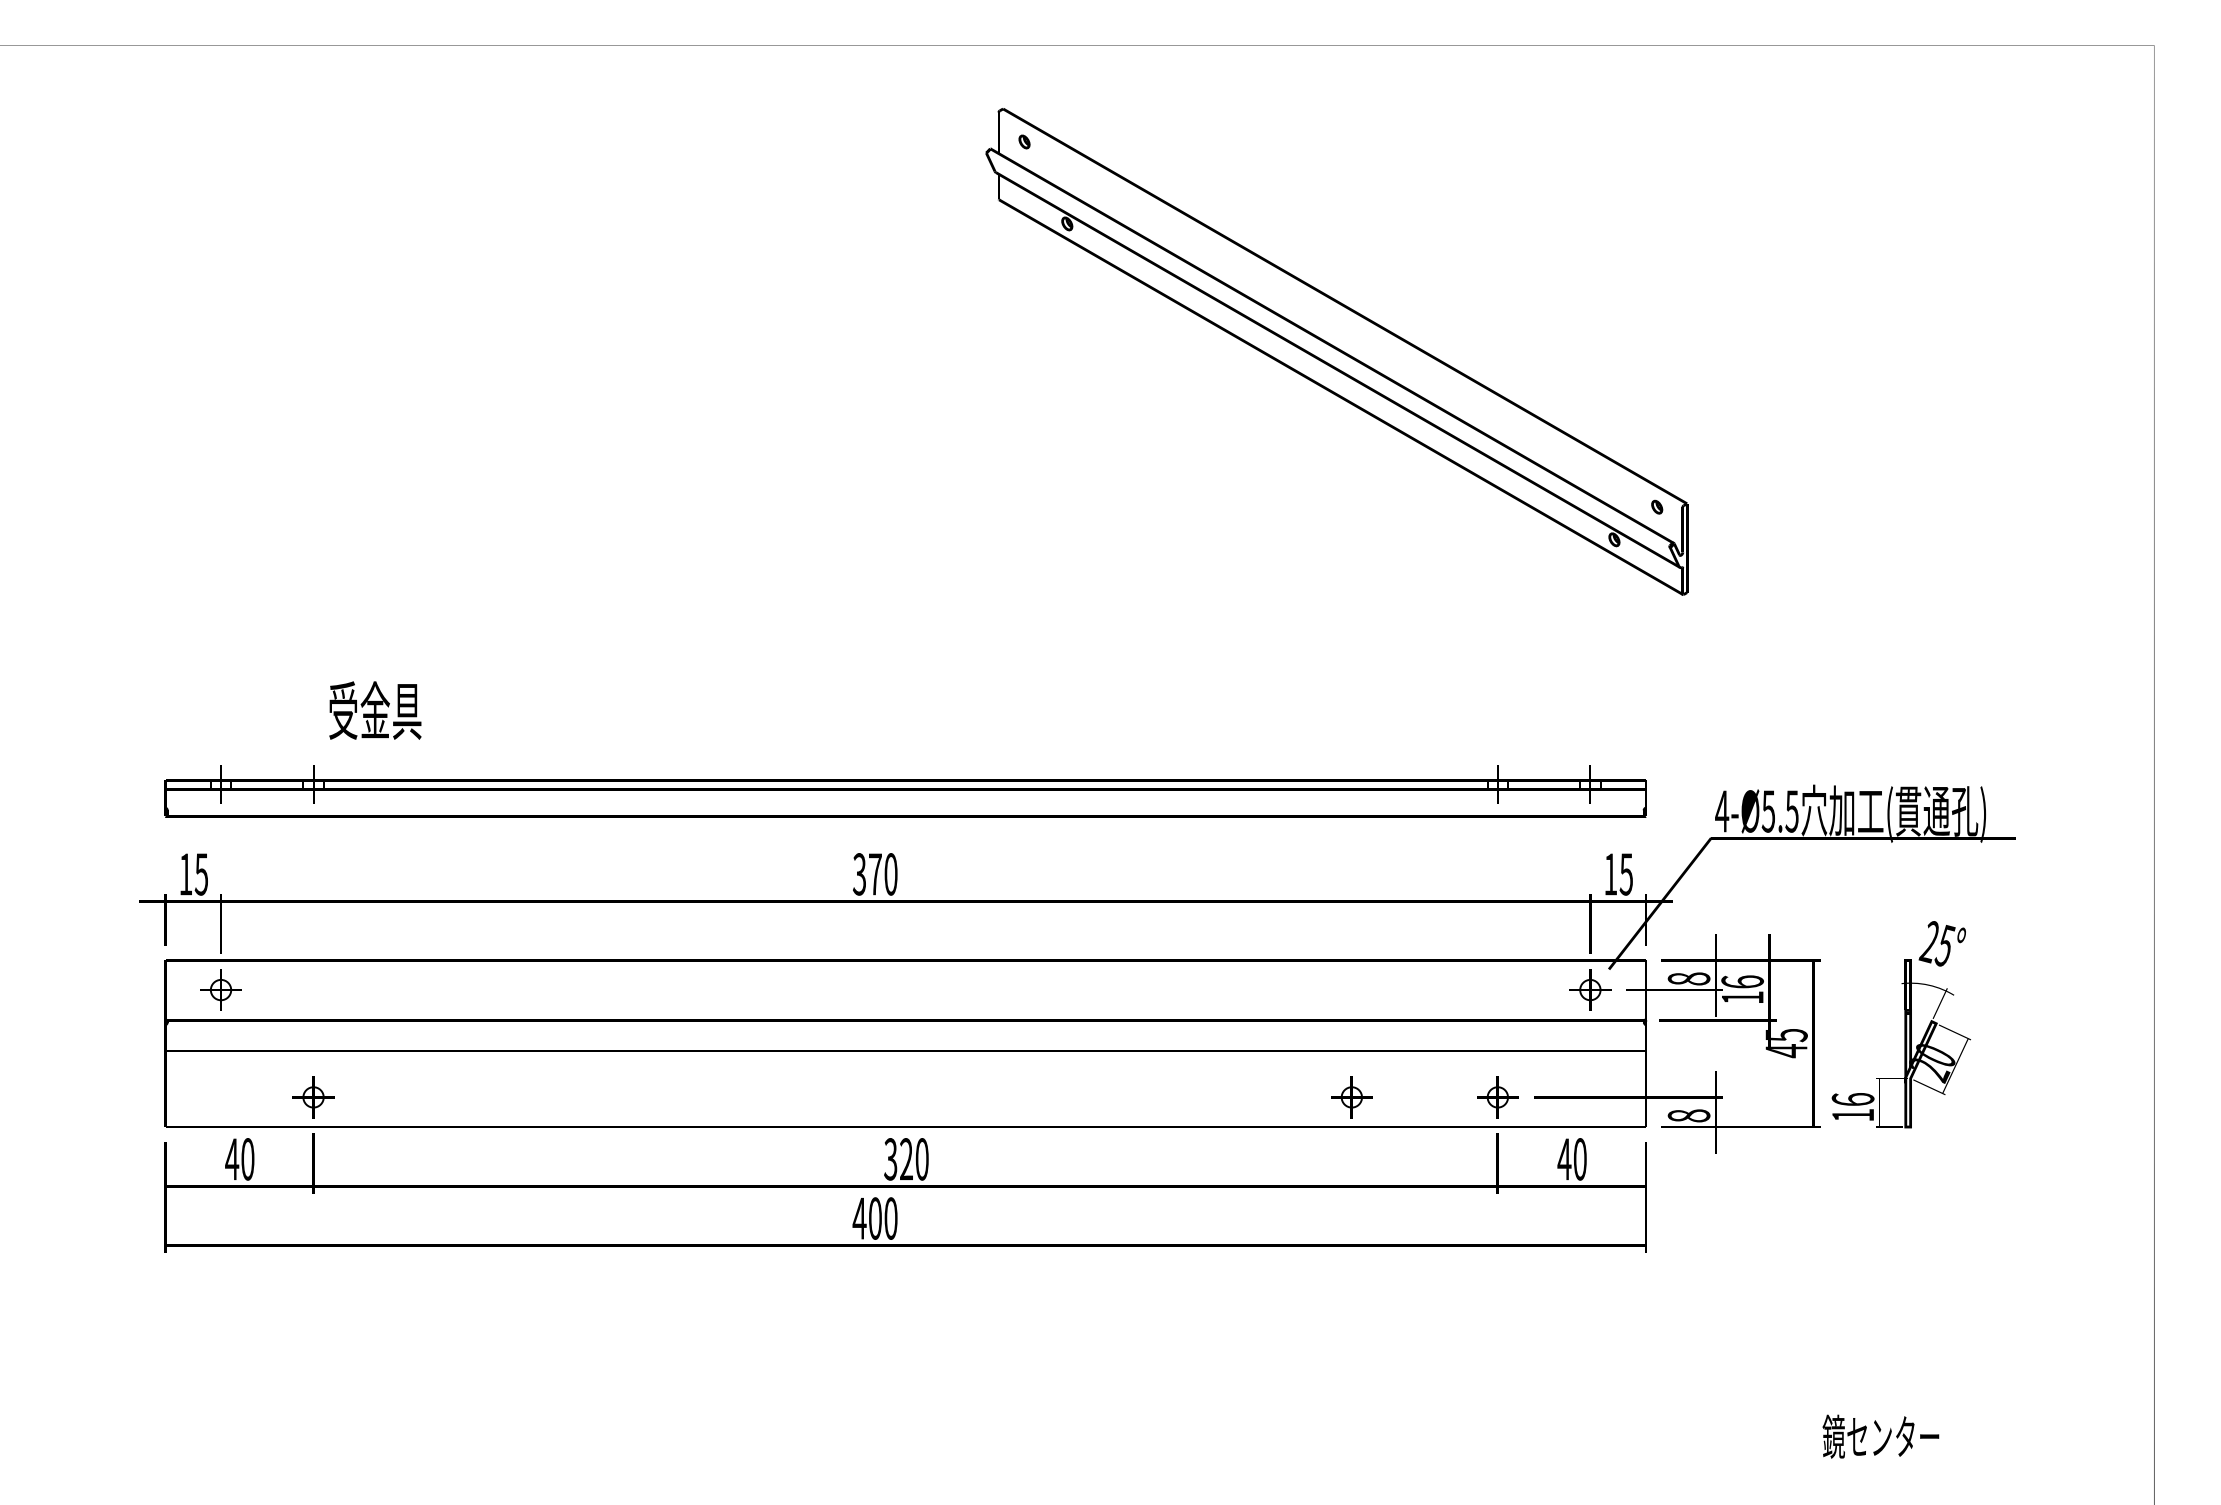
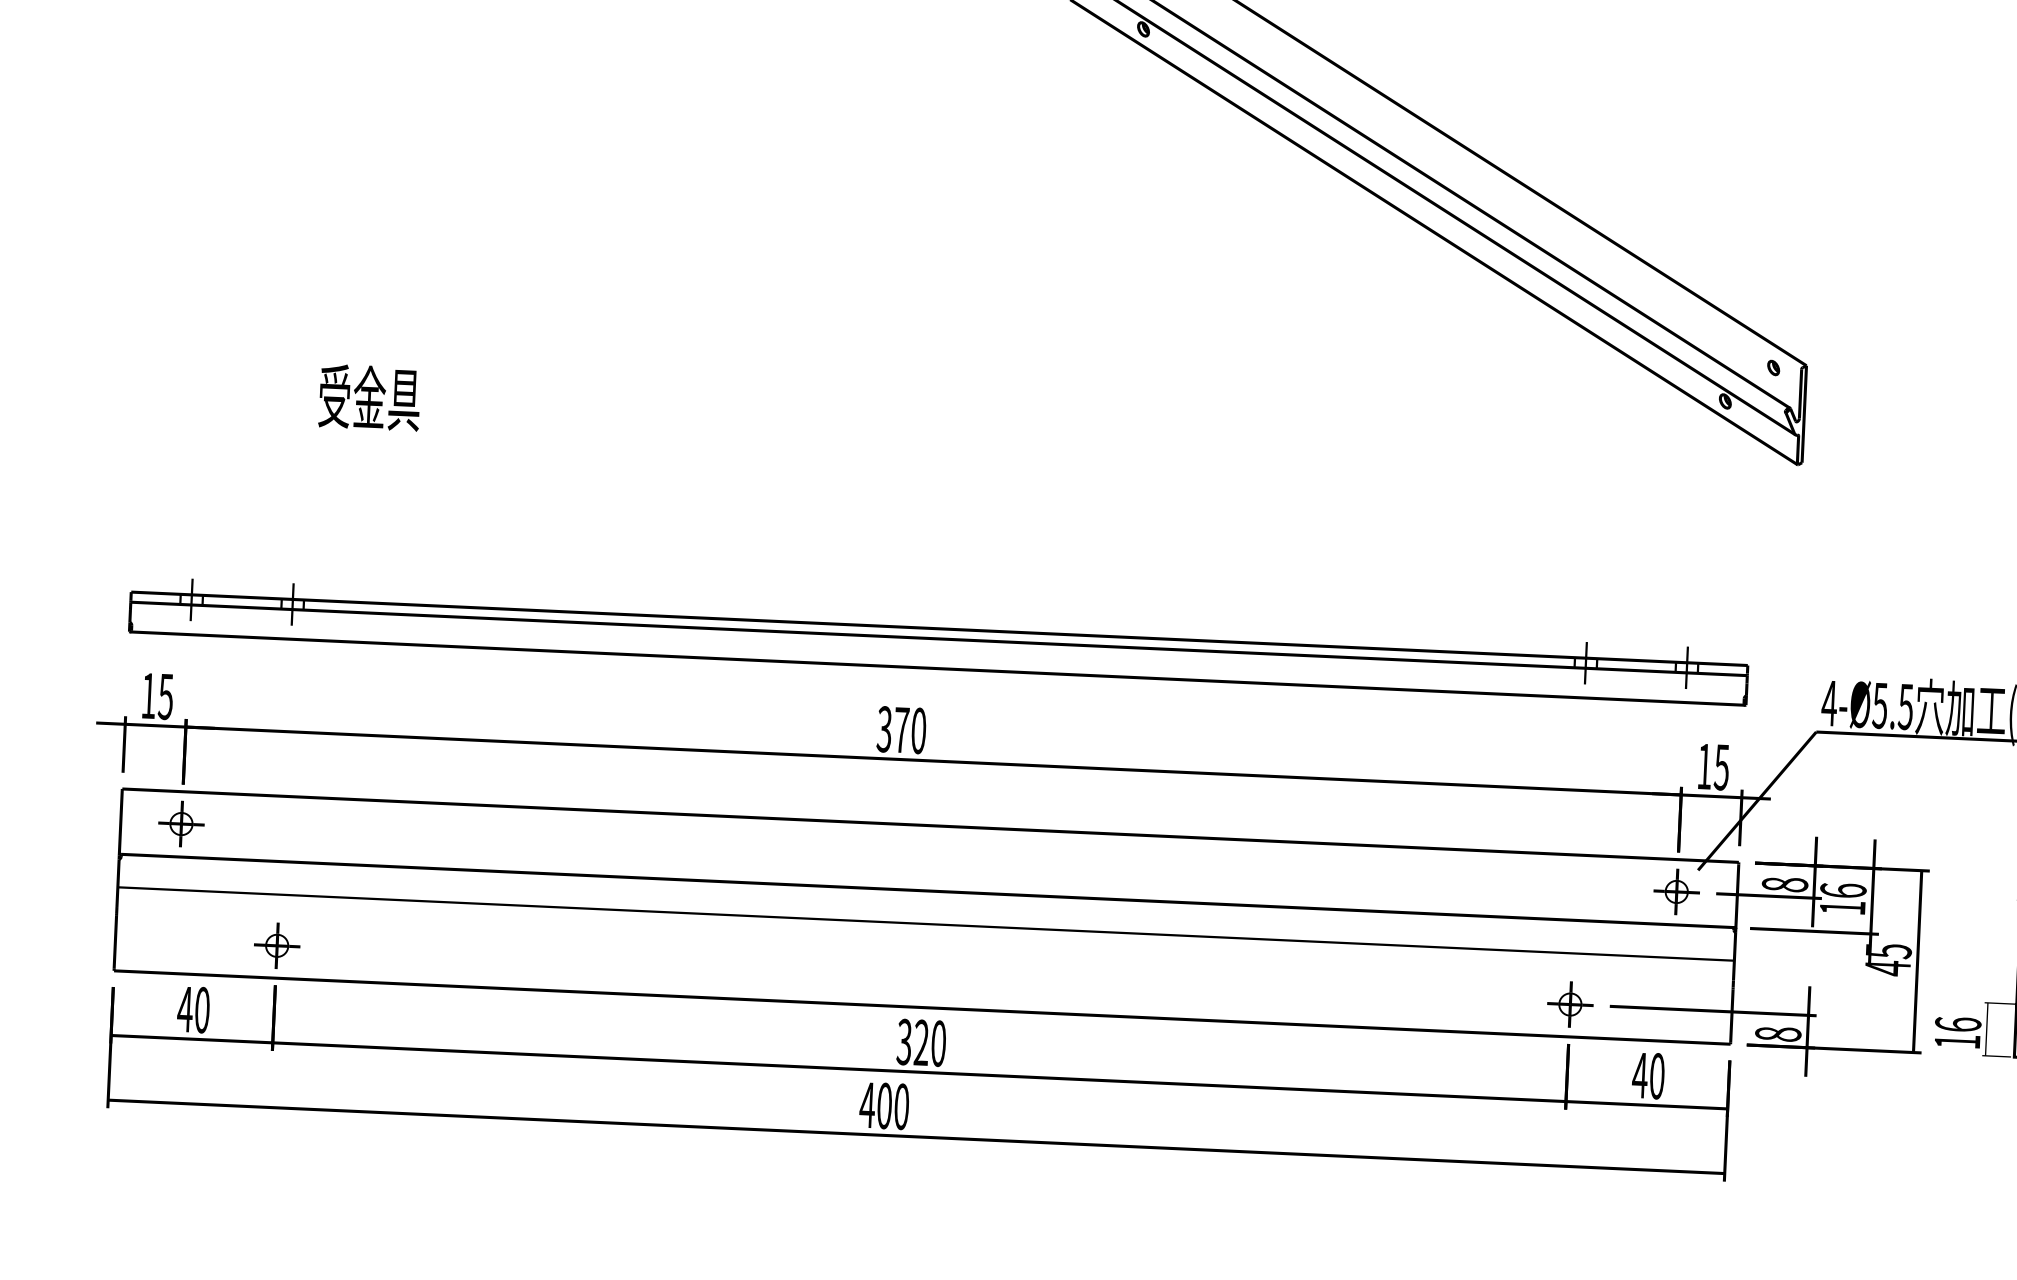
text: (375, 710) -> (369, 397), moved
part: (1351, 1097) -> (1410, 997), removed

